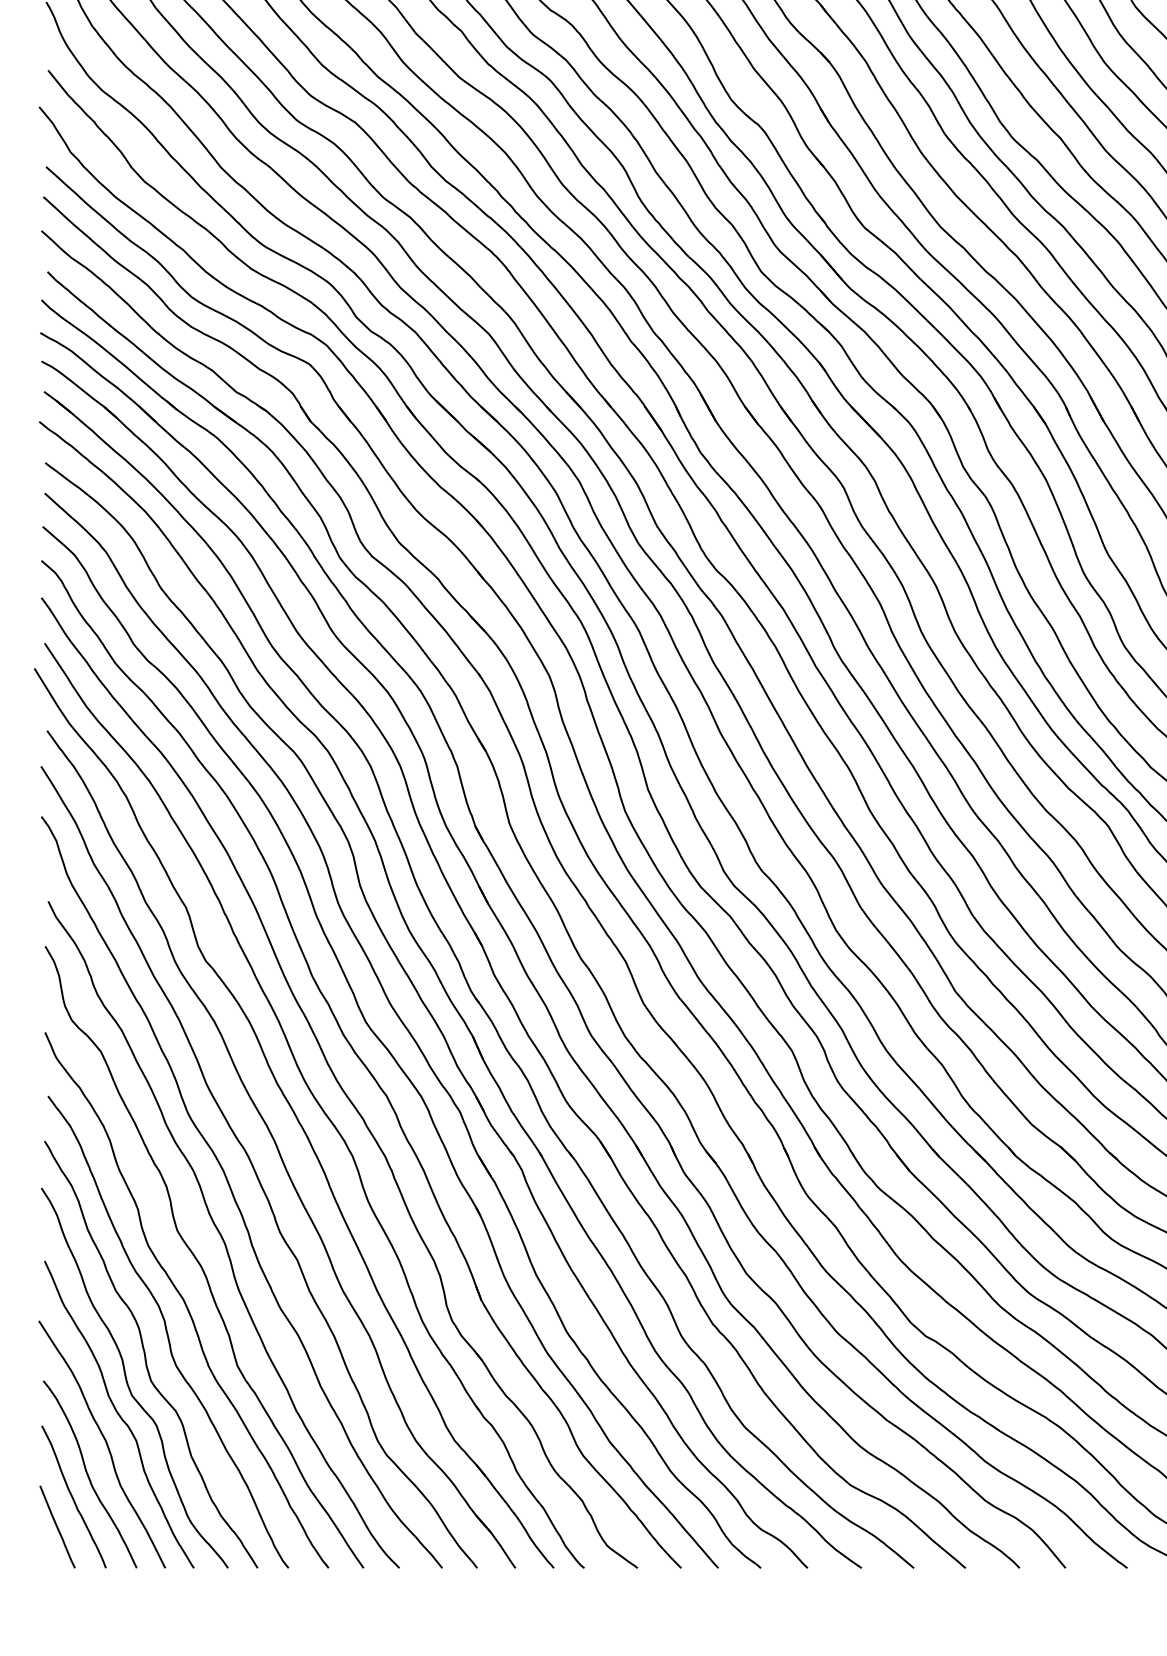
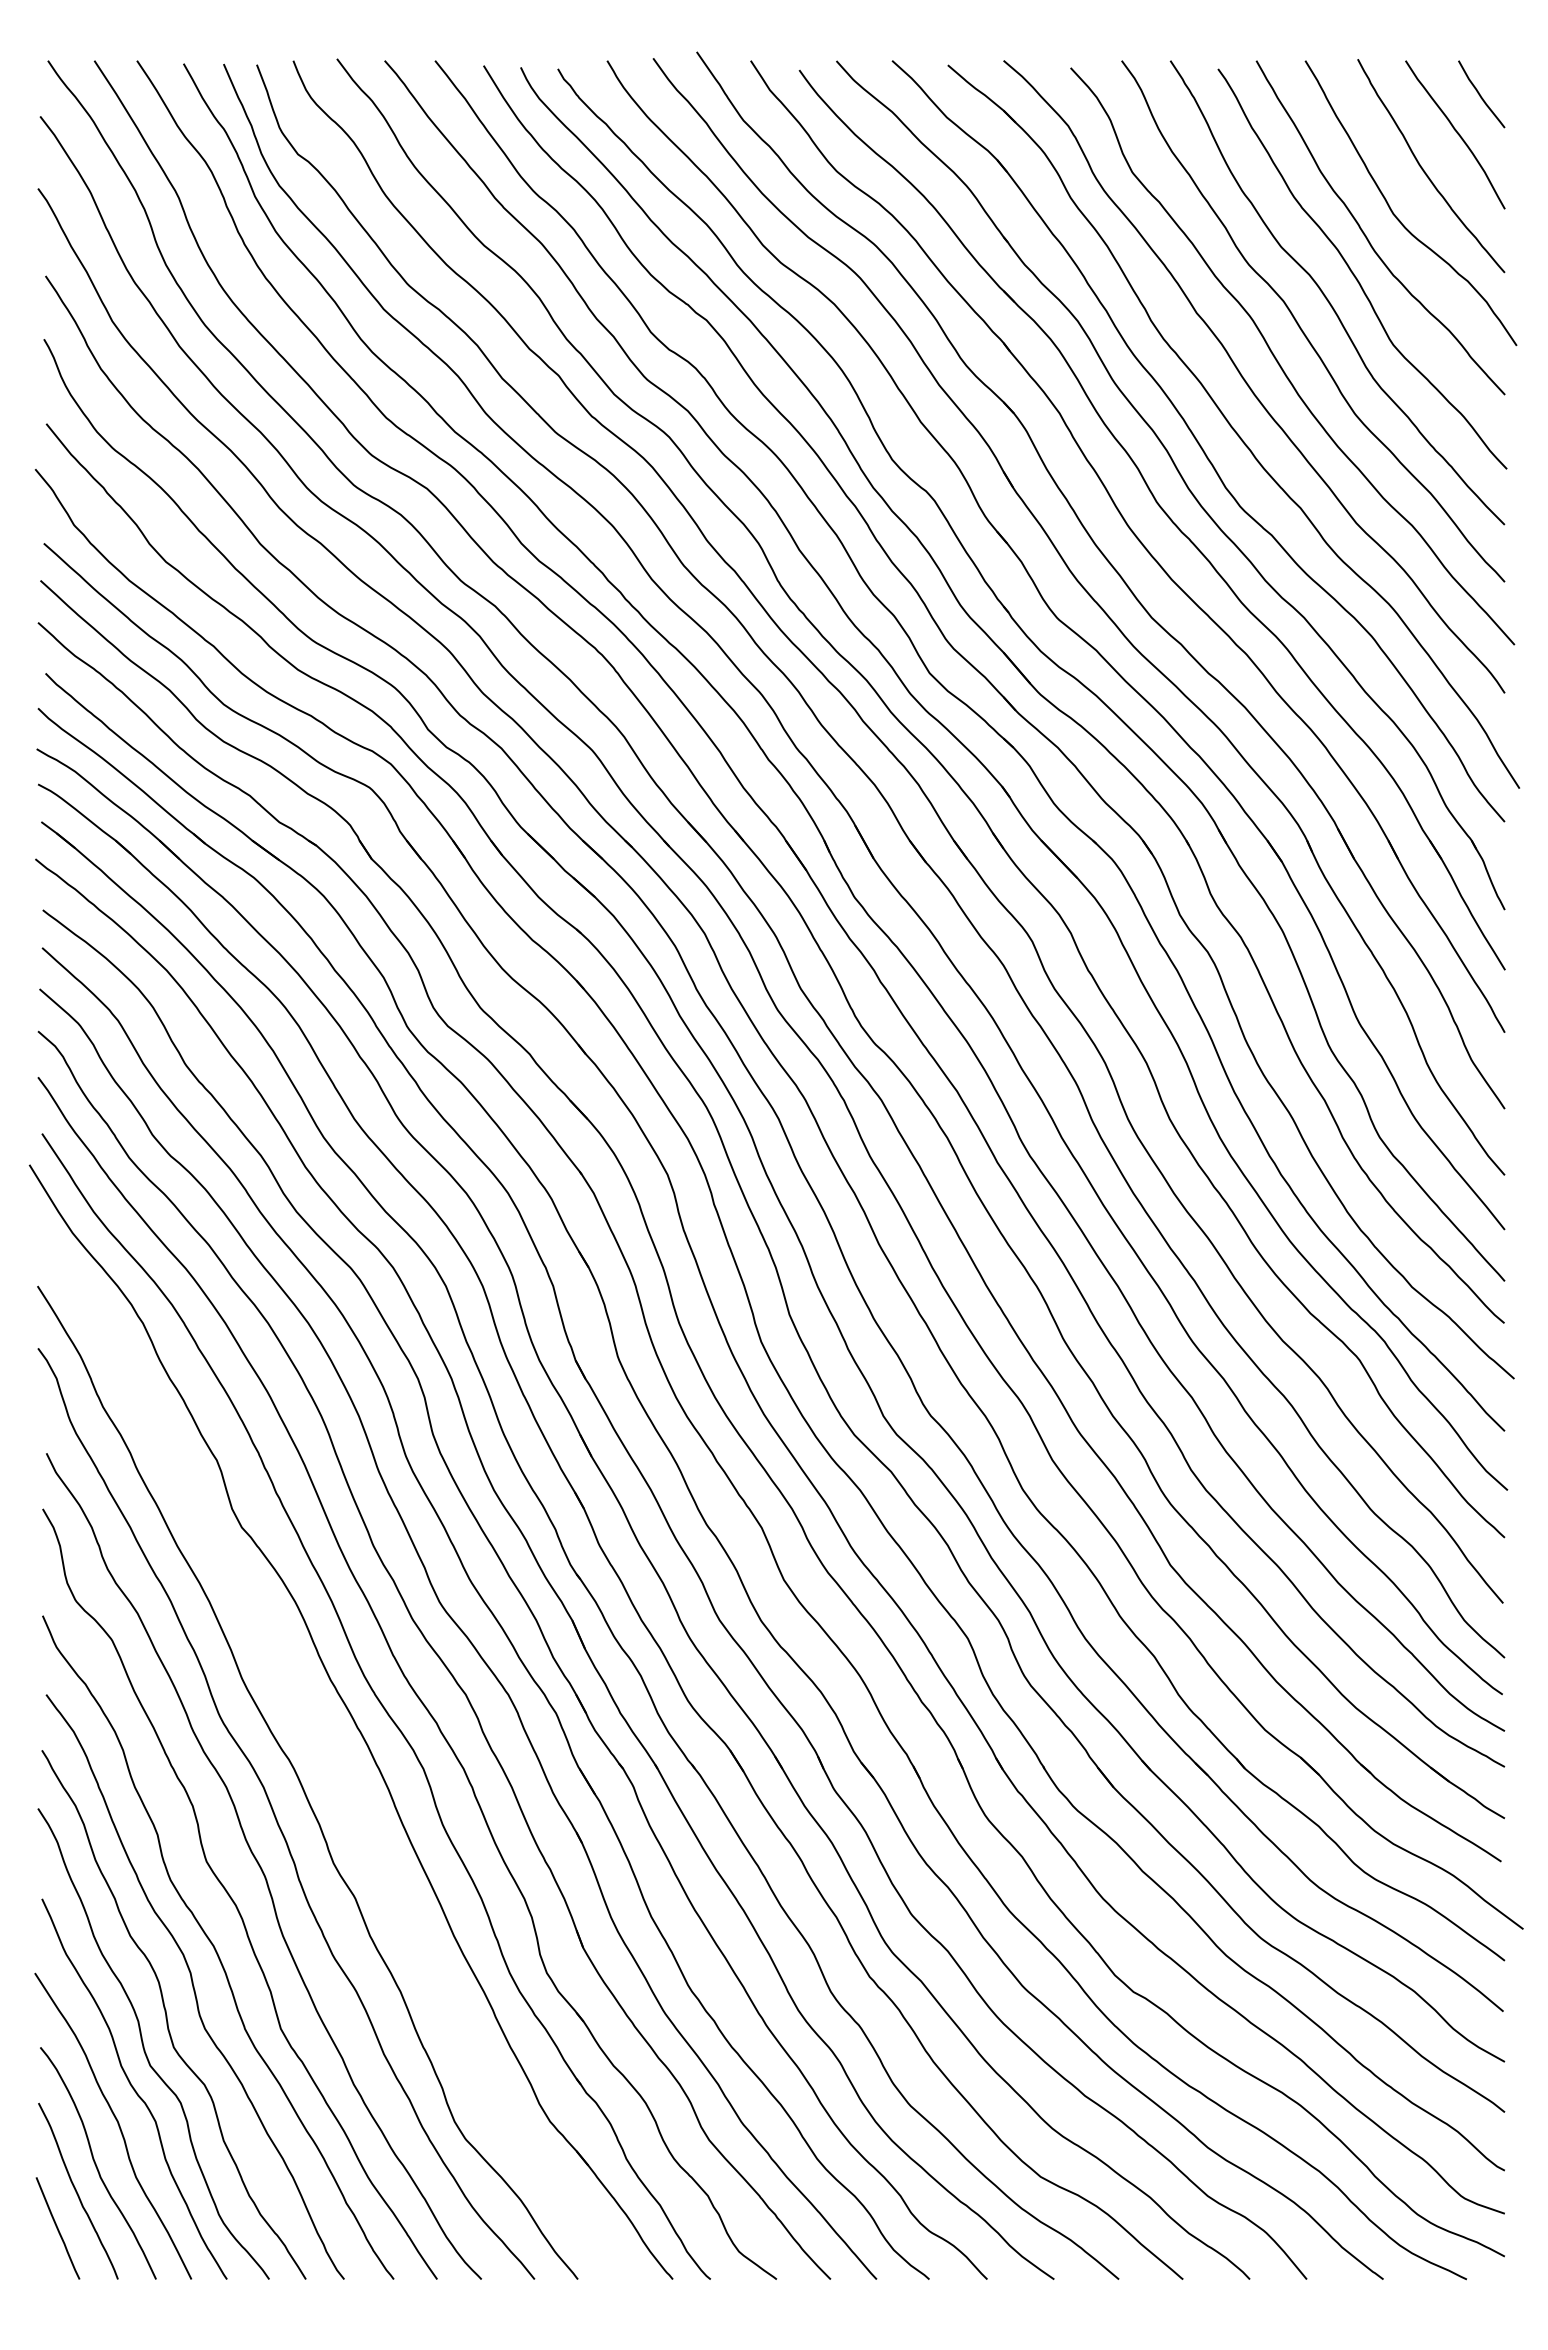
part: (281, 1149) -> (335, 1760), removed

